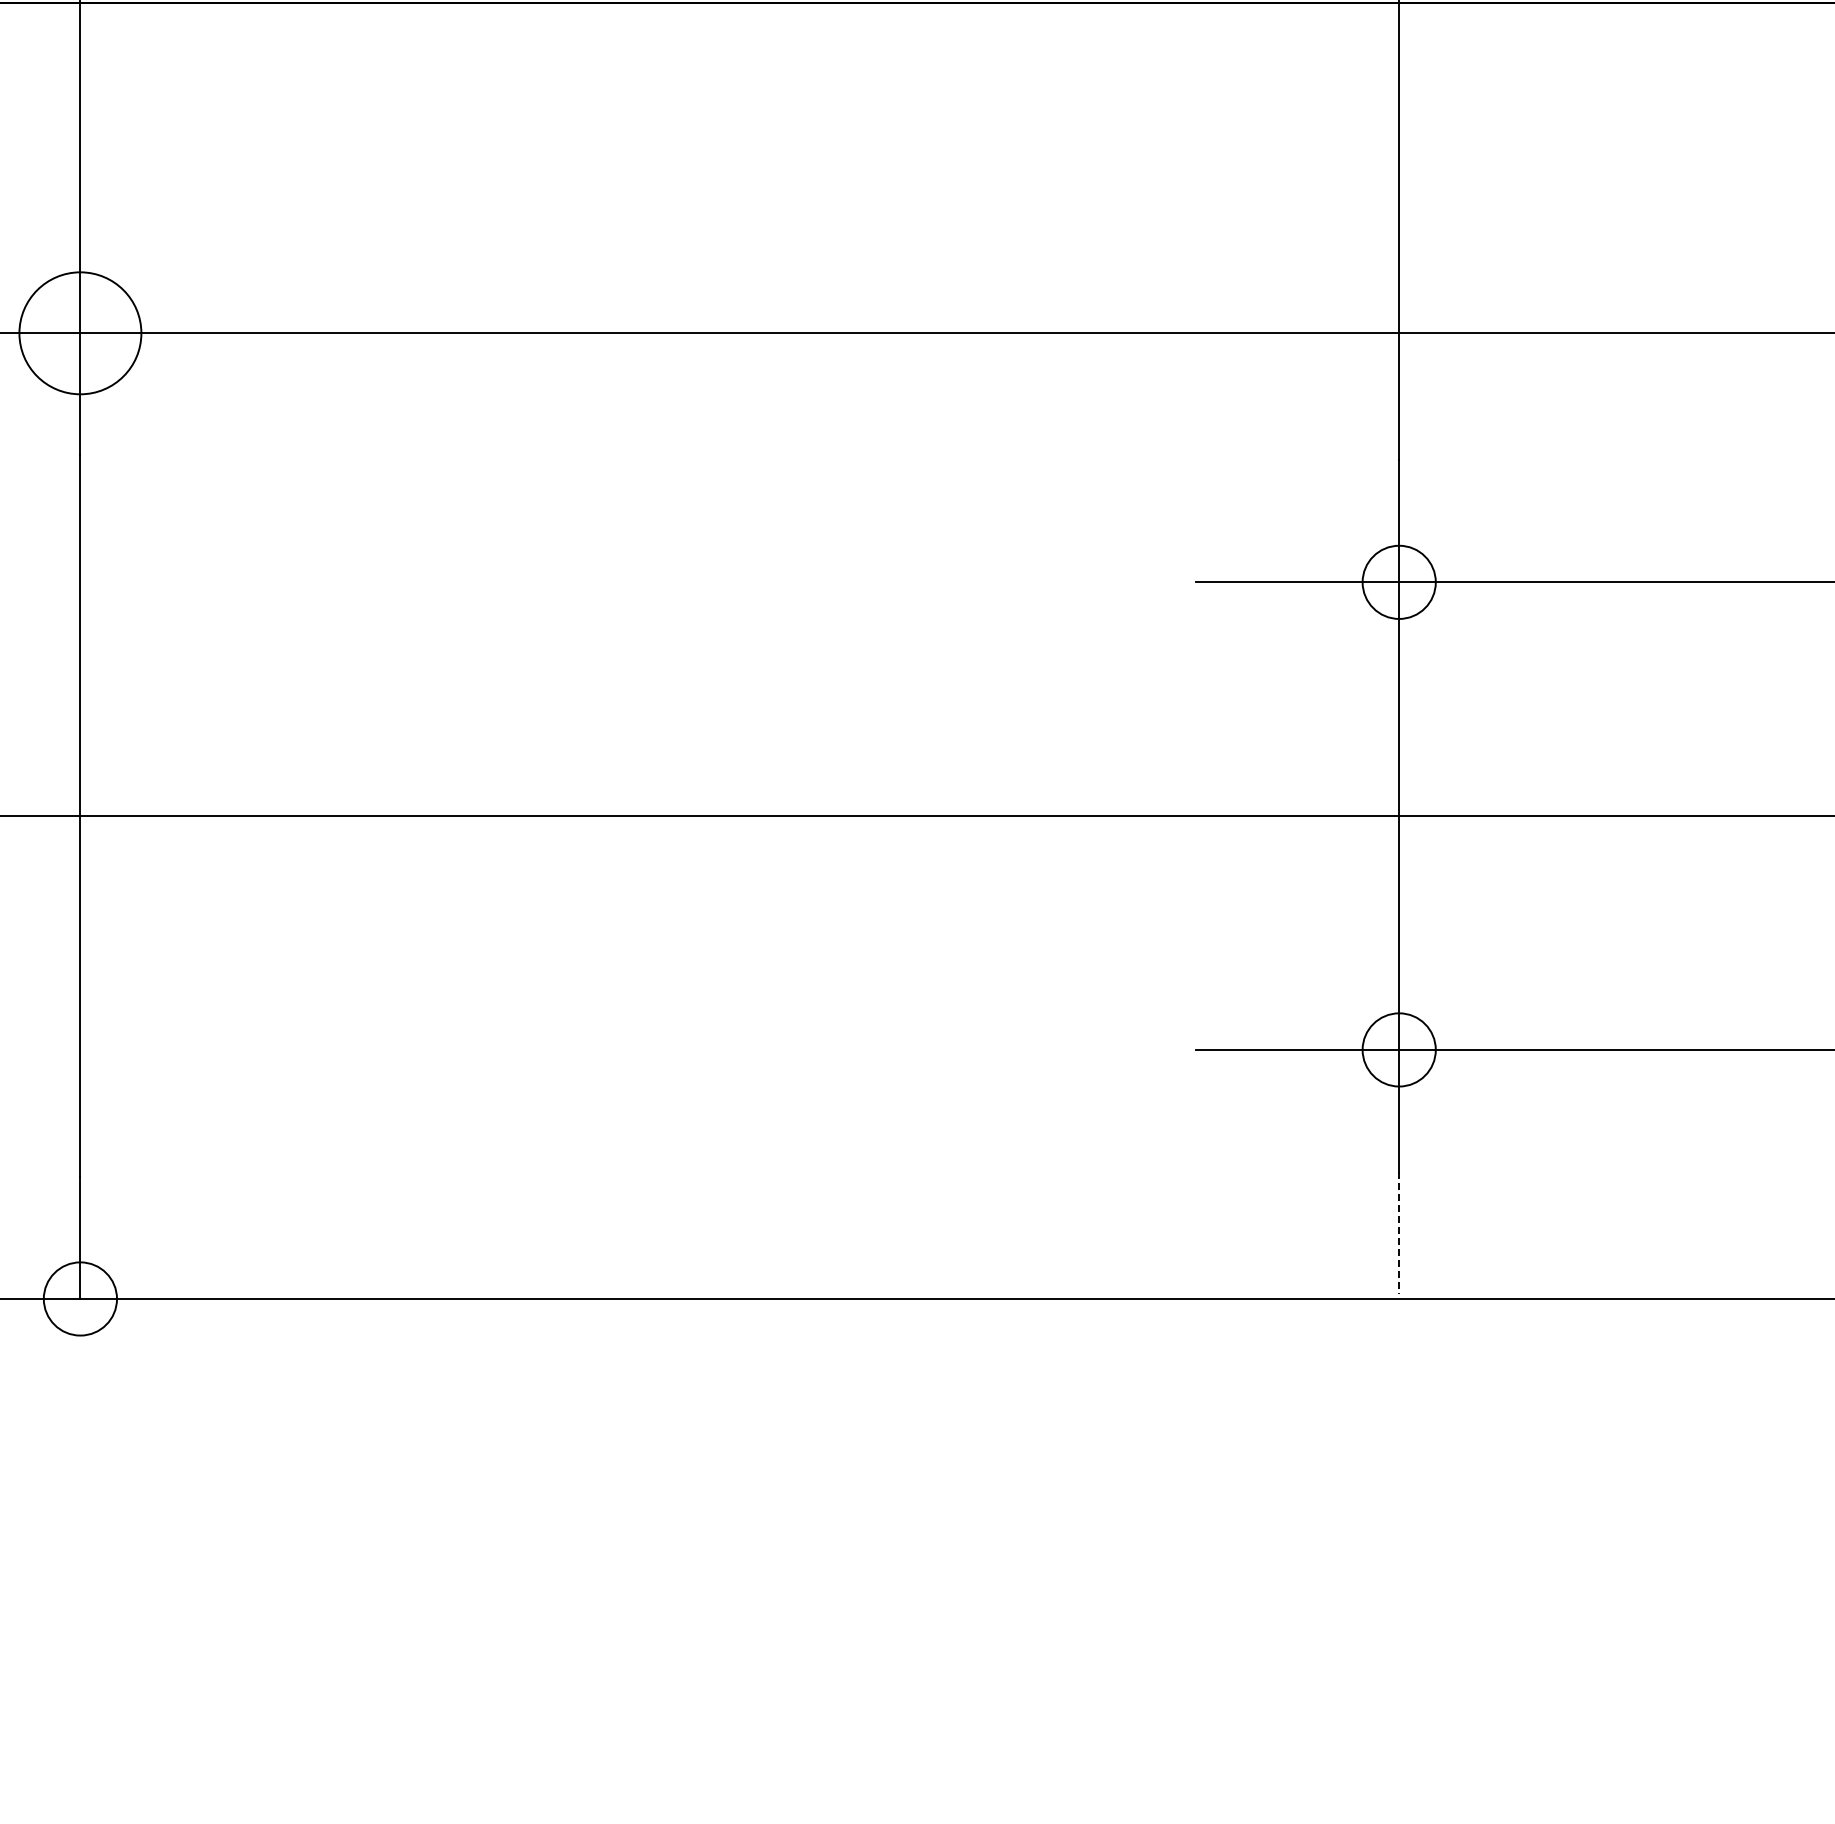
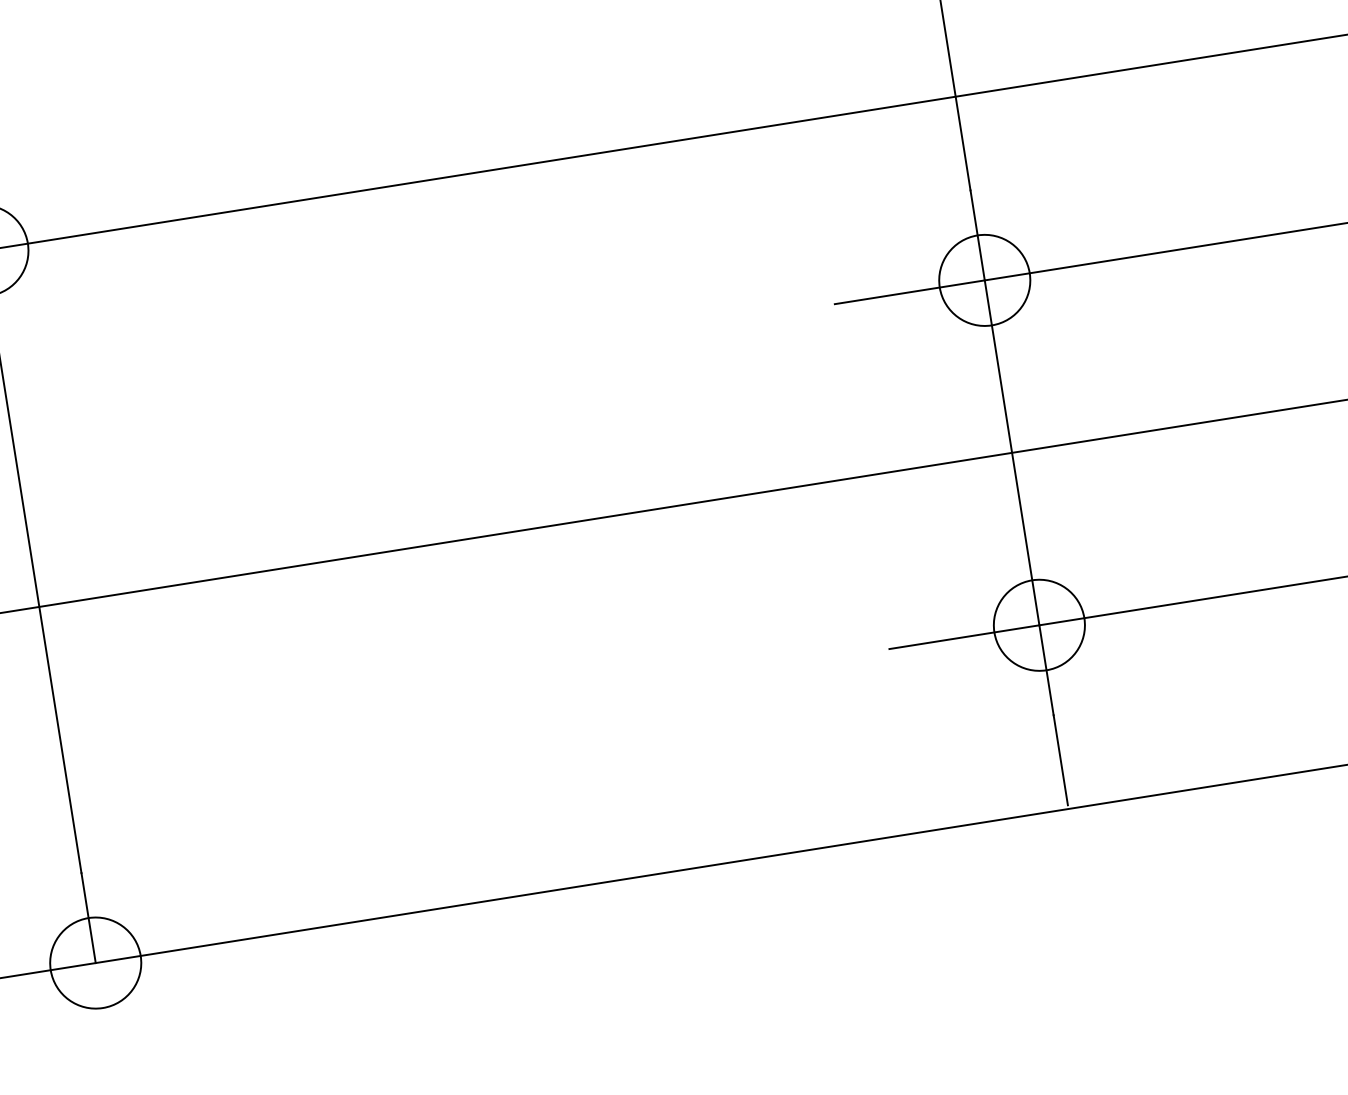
circle: (1399, 582) -> (985, 280), size x1.67
circle: (1399, 1049) -> (1039, 624), size x1.67
line: (1399, 1232) -> (1060, 759), dashed -> solid
circle: (80, 1298) -> (95, 962), size x1.67

